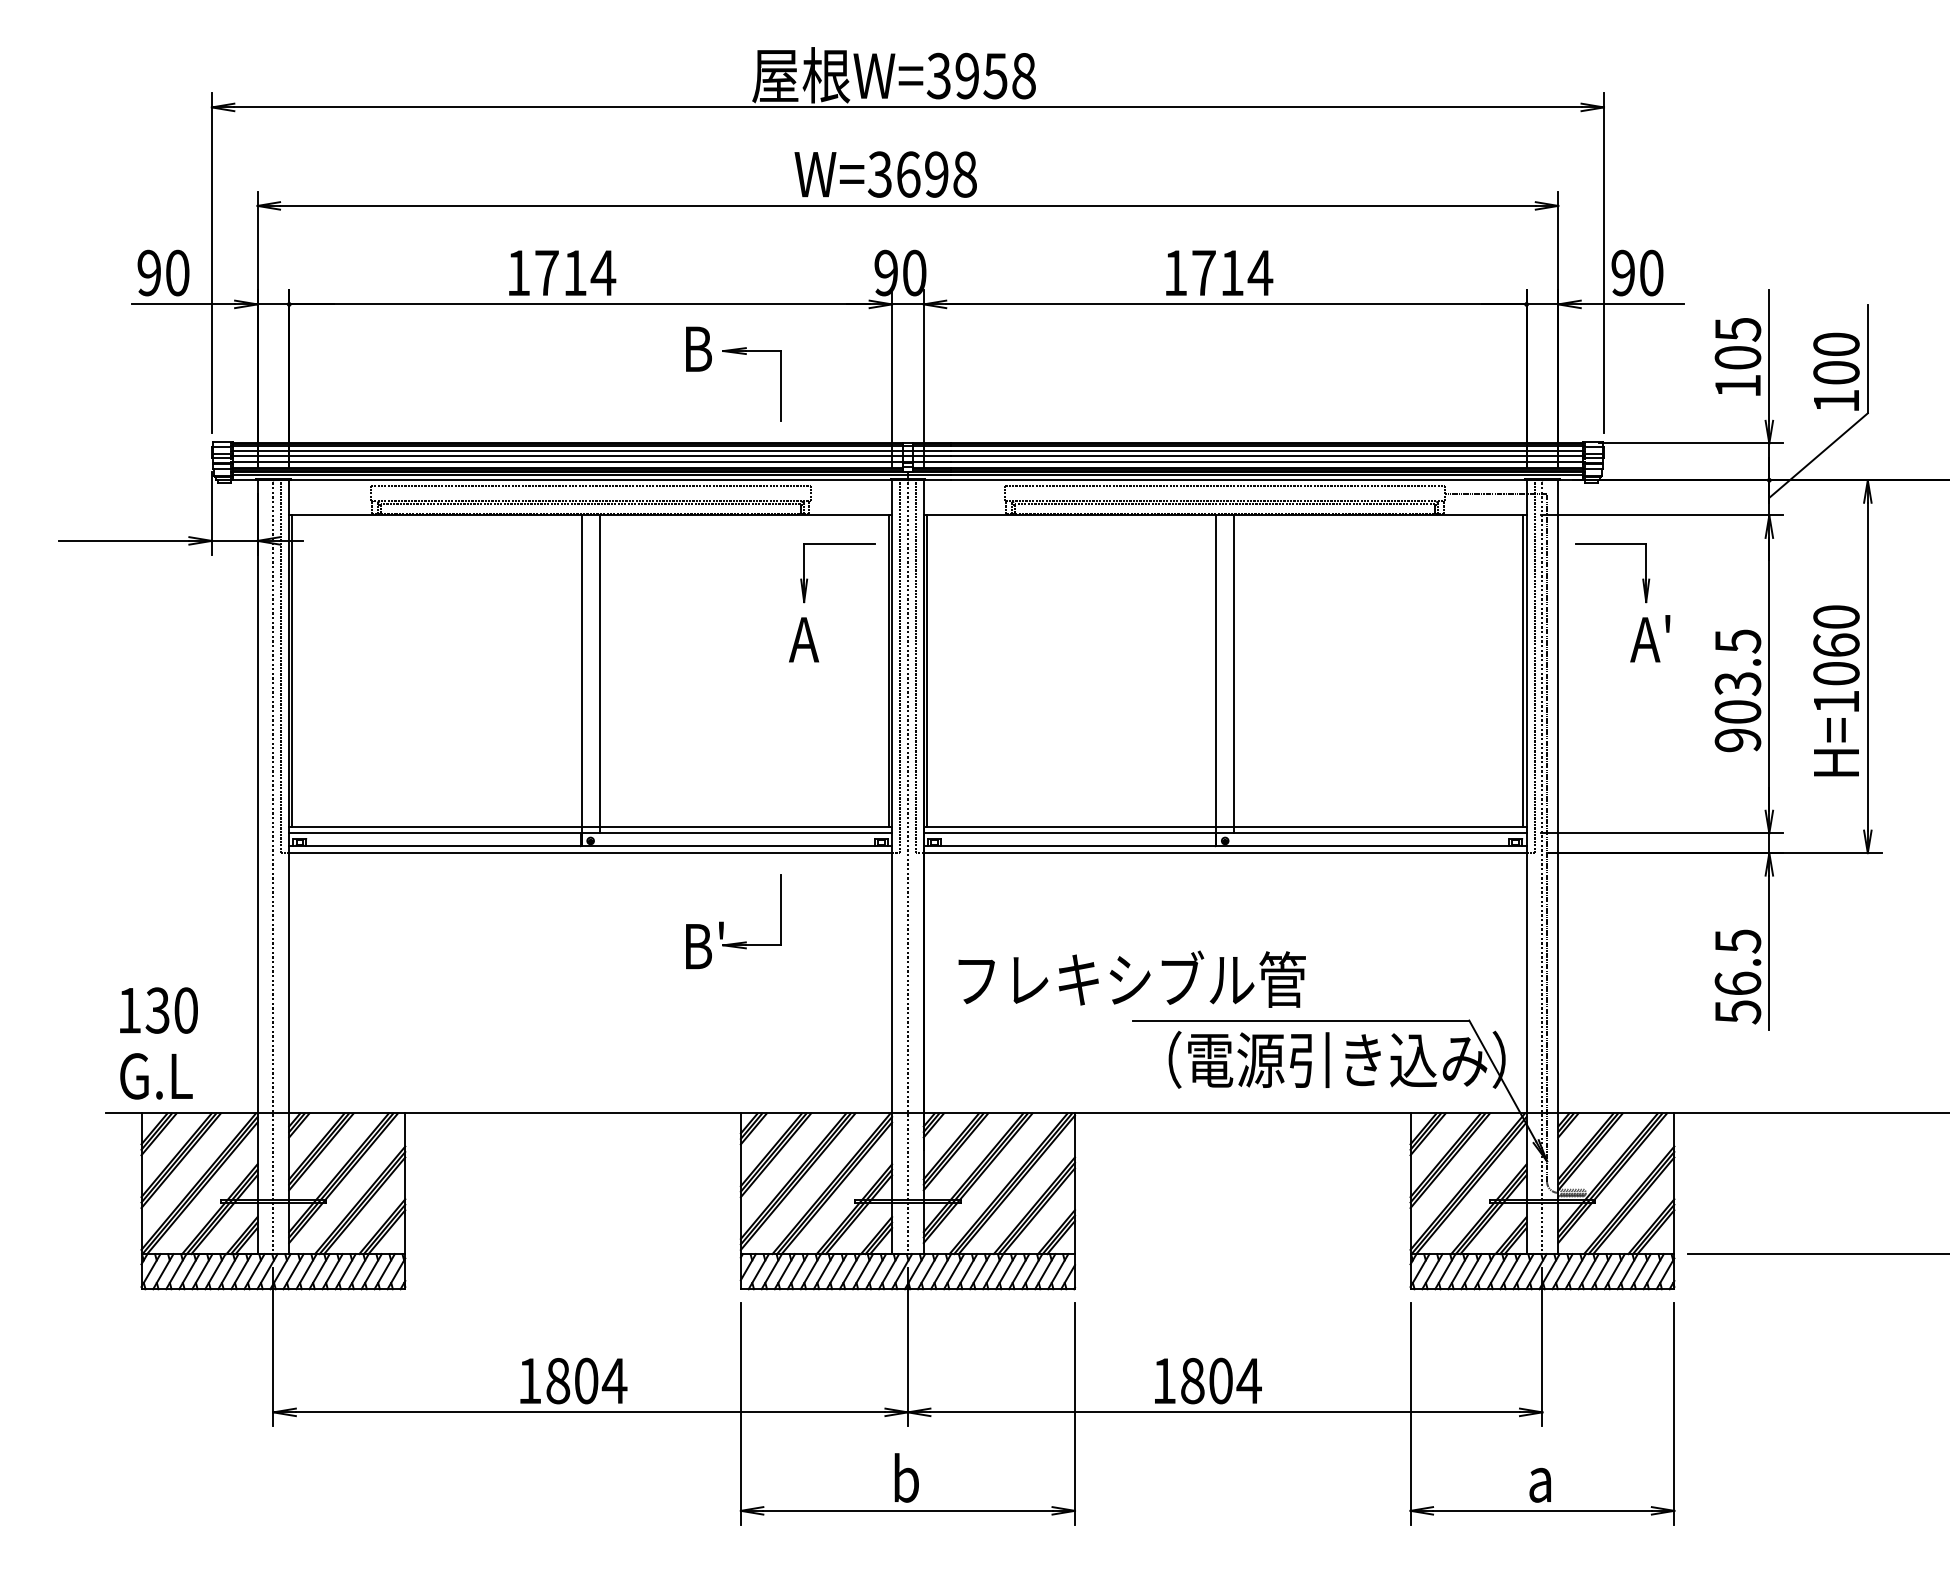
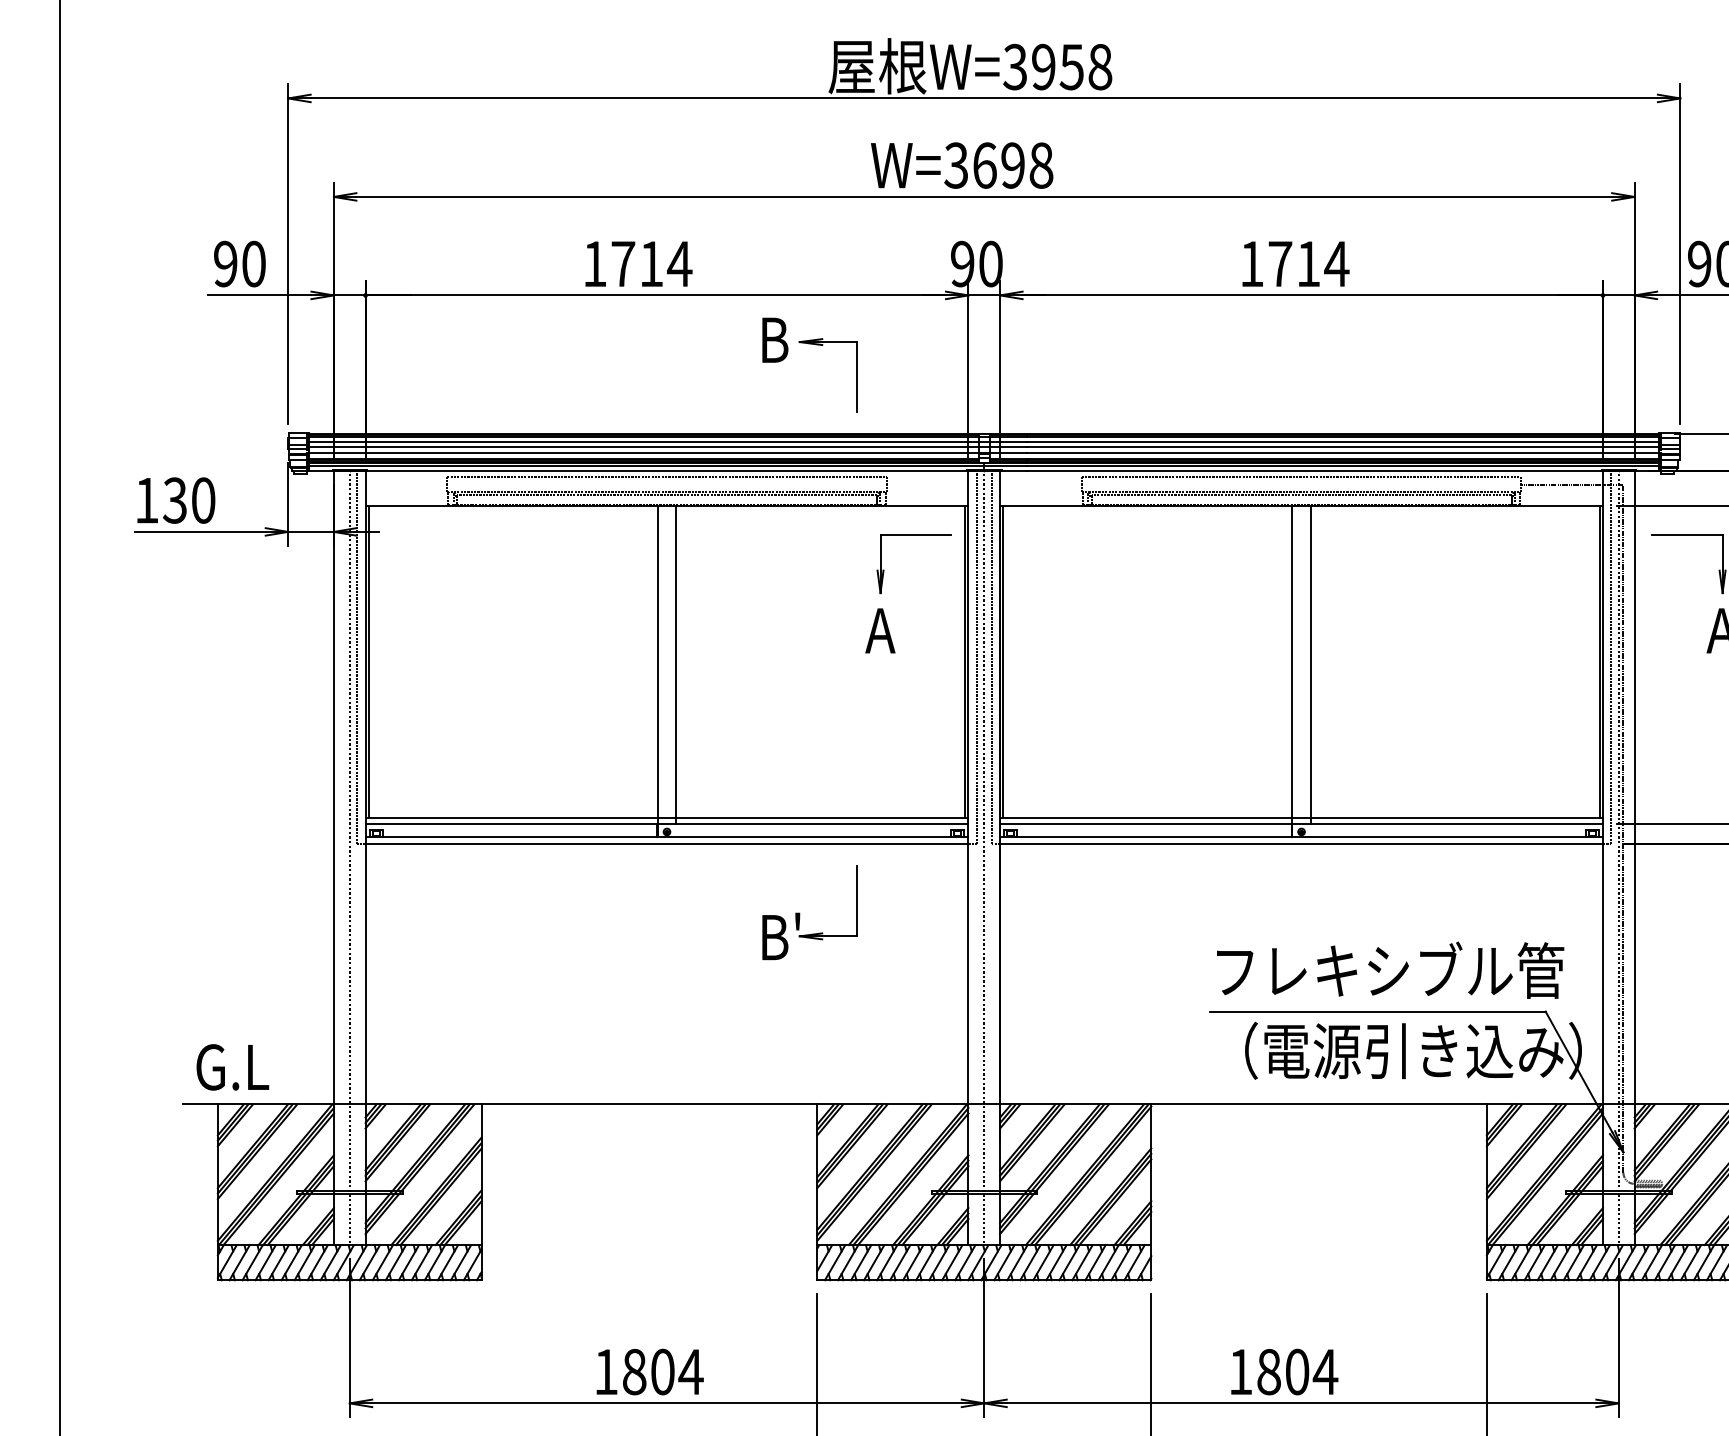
text: (1131, 978) -> (1389, 969), moved
text: (158, 1010) -> (175, 500), moved

